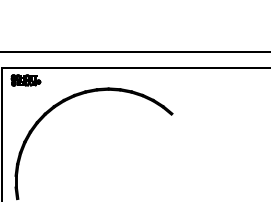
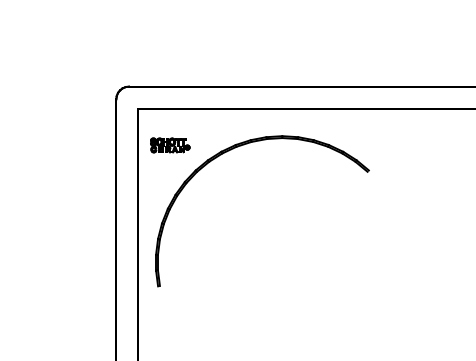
part: (26, 80) -> (170, 145), moved

